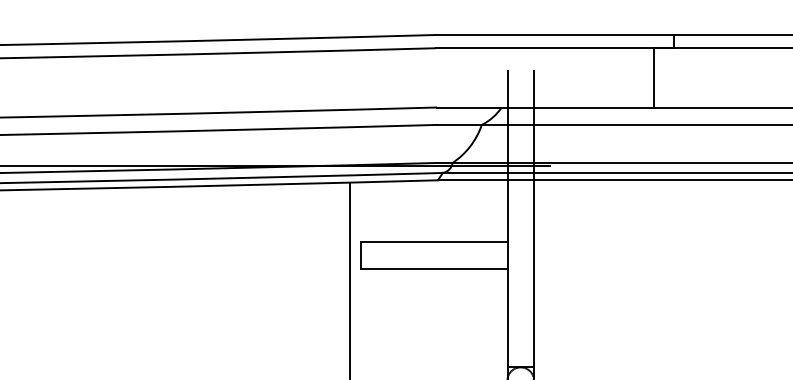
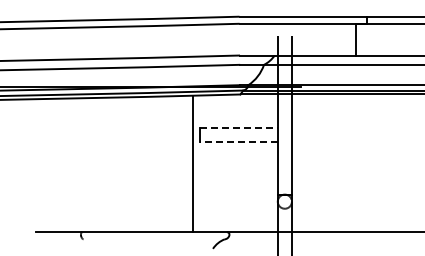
line: (435, 242) -> (239, 127), solid -> dashed
line: (434, 268) -> (238, 141), solid -> dashed

